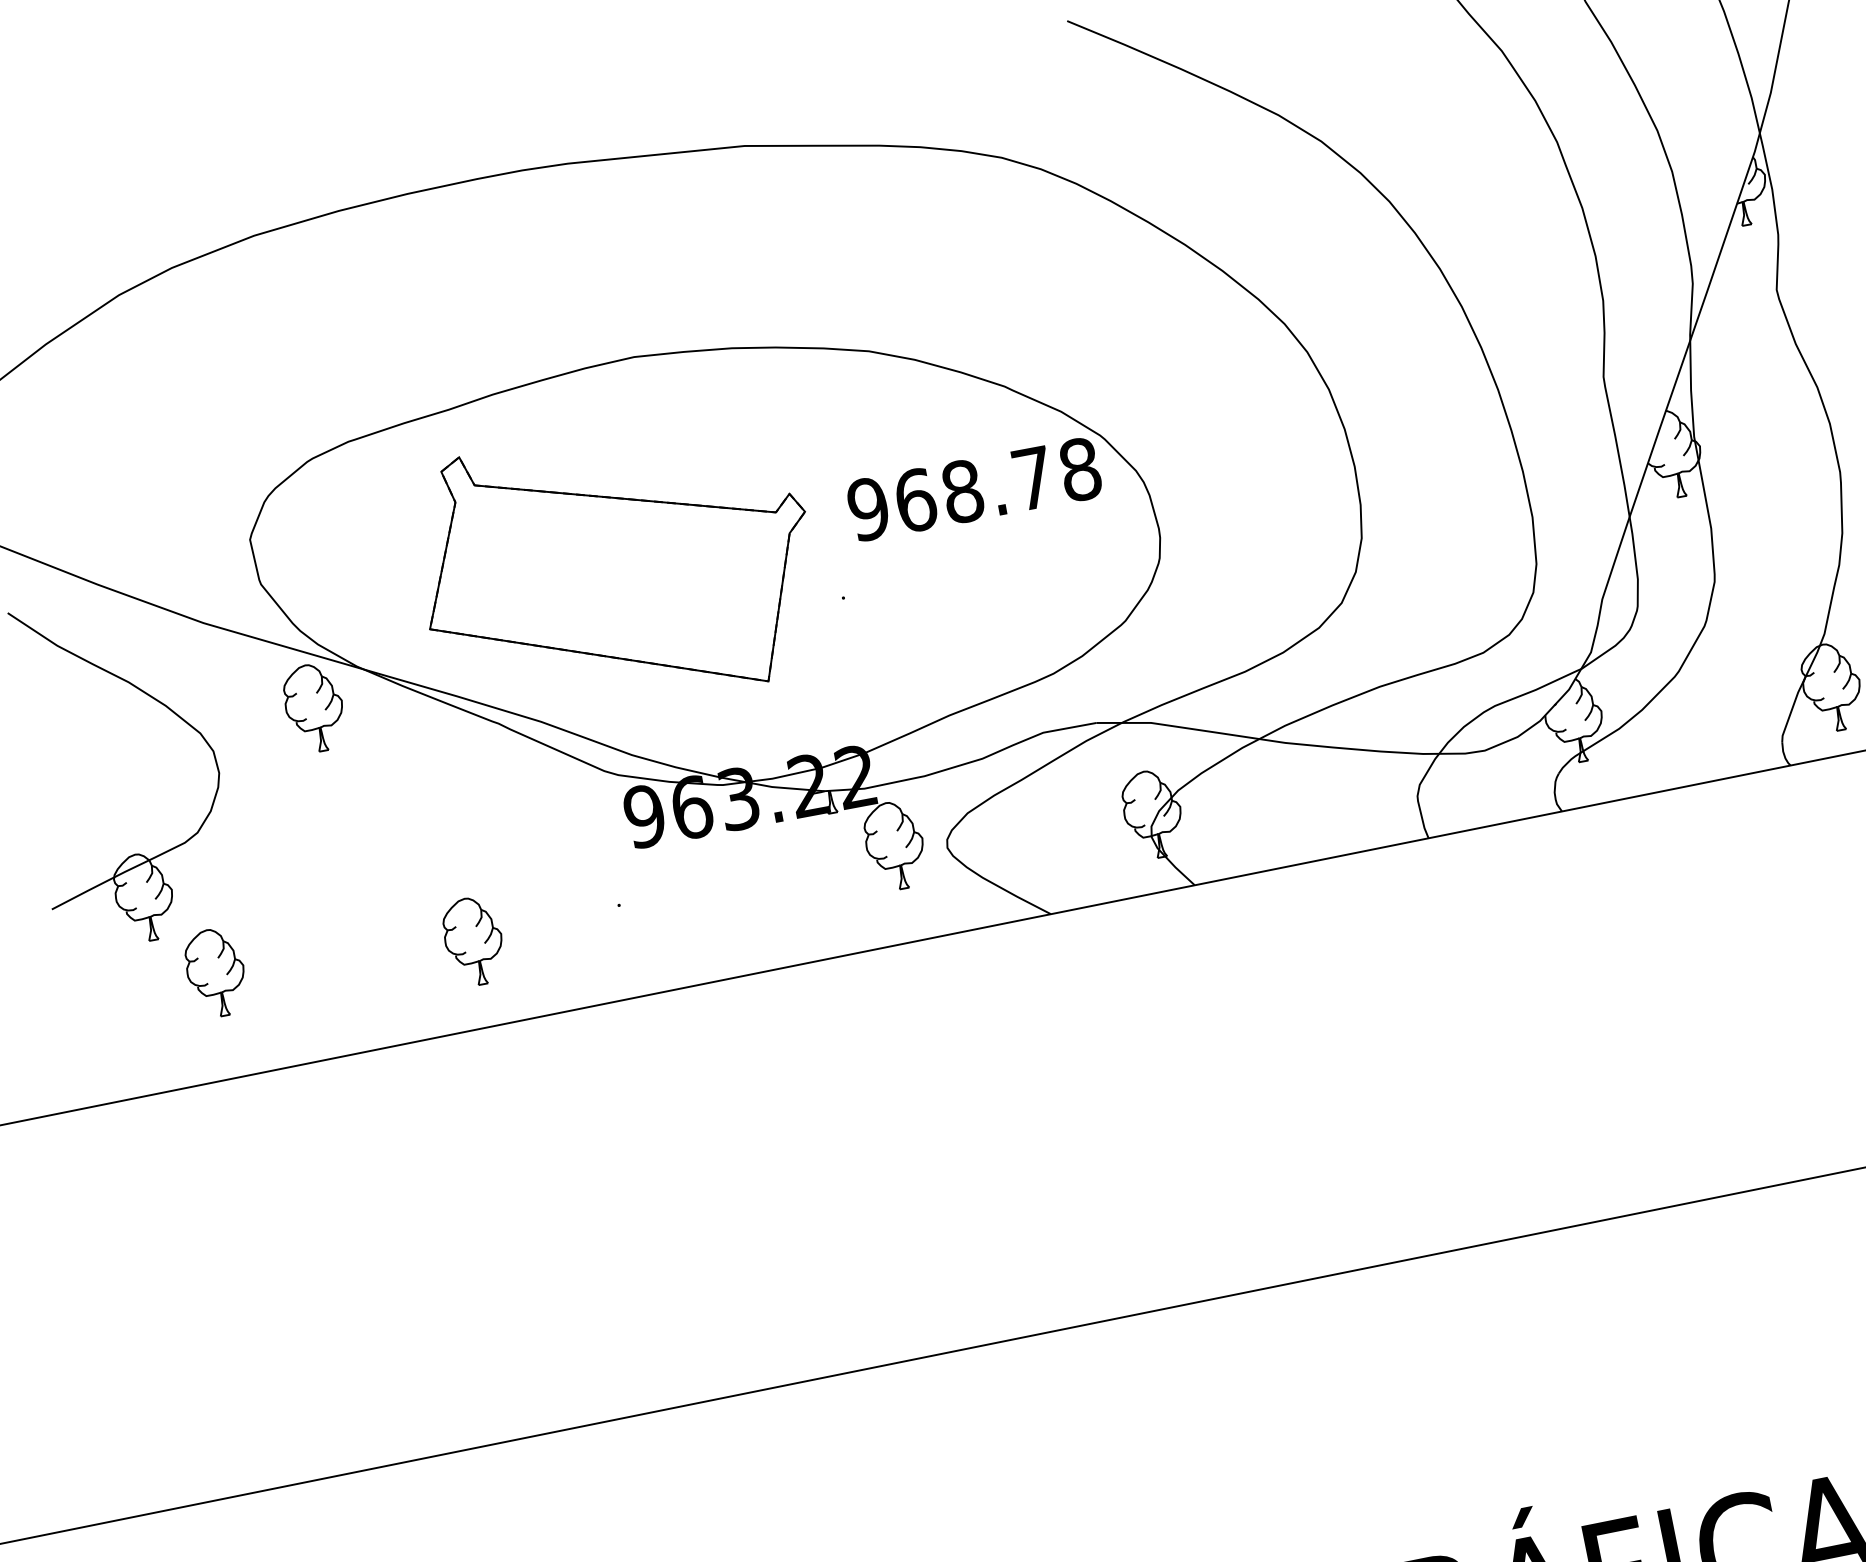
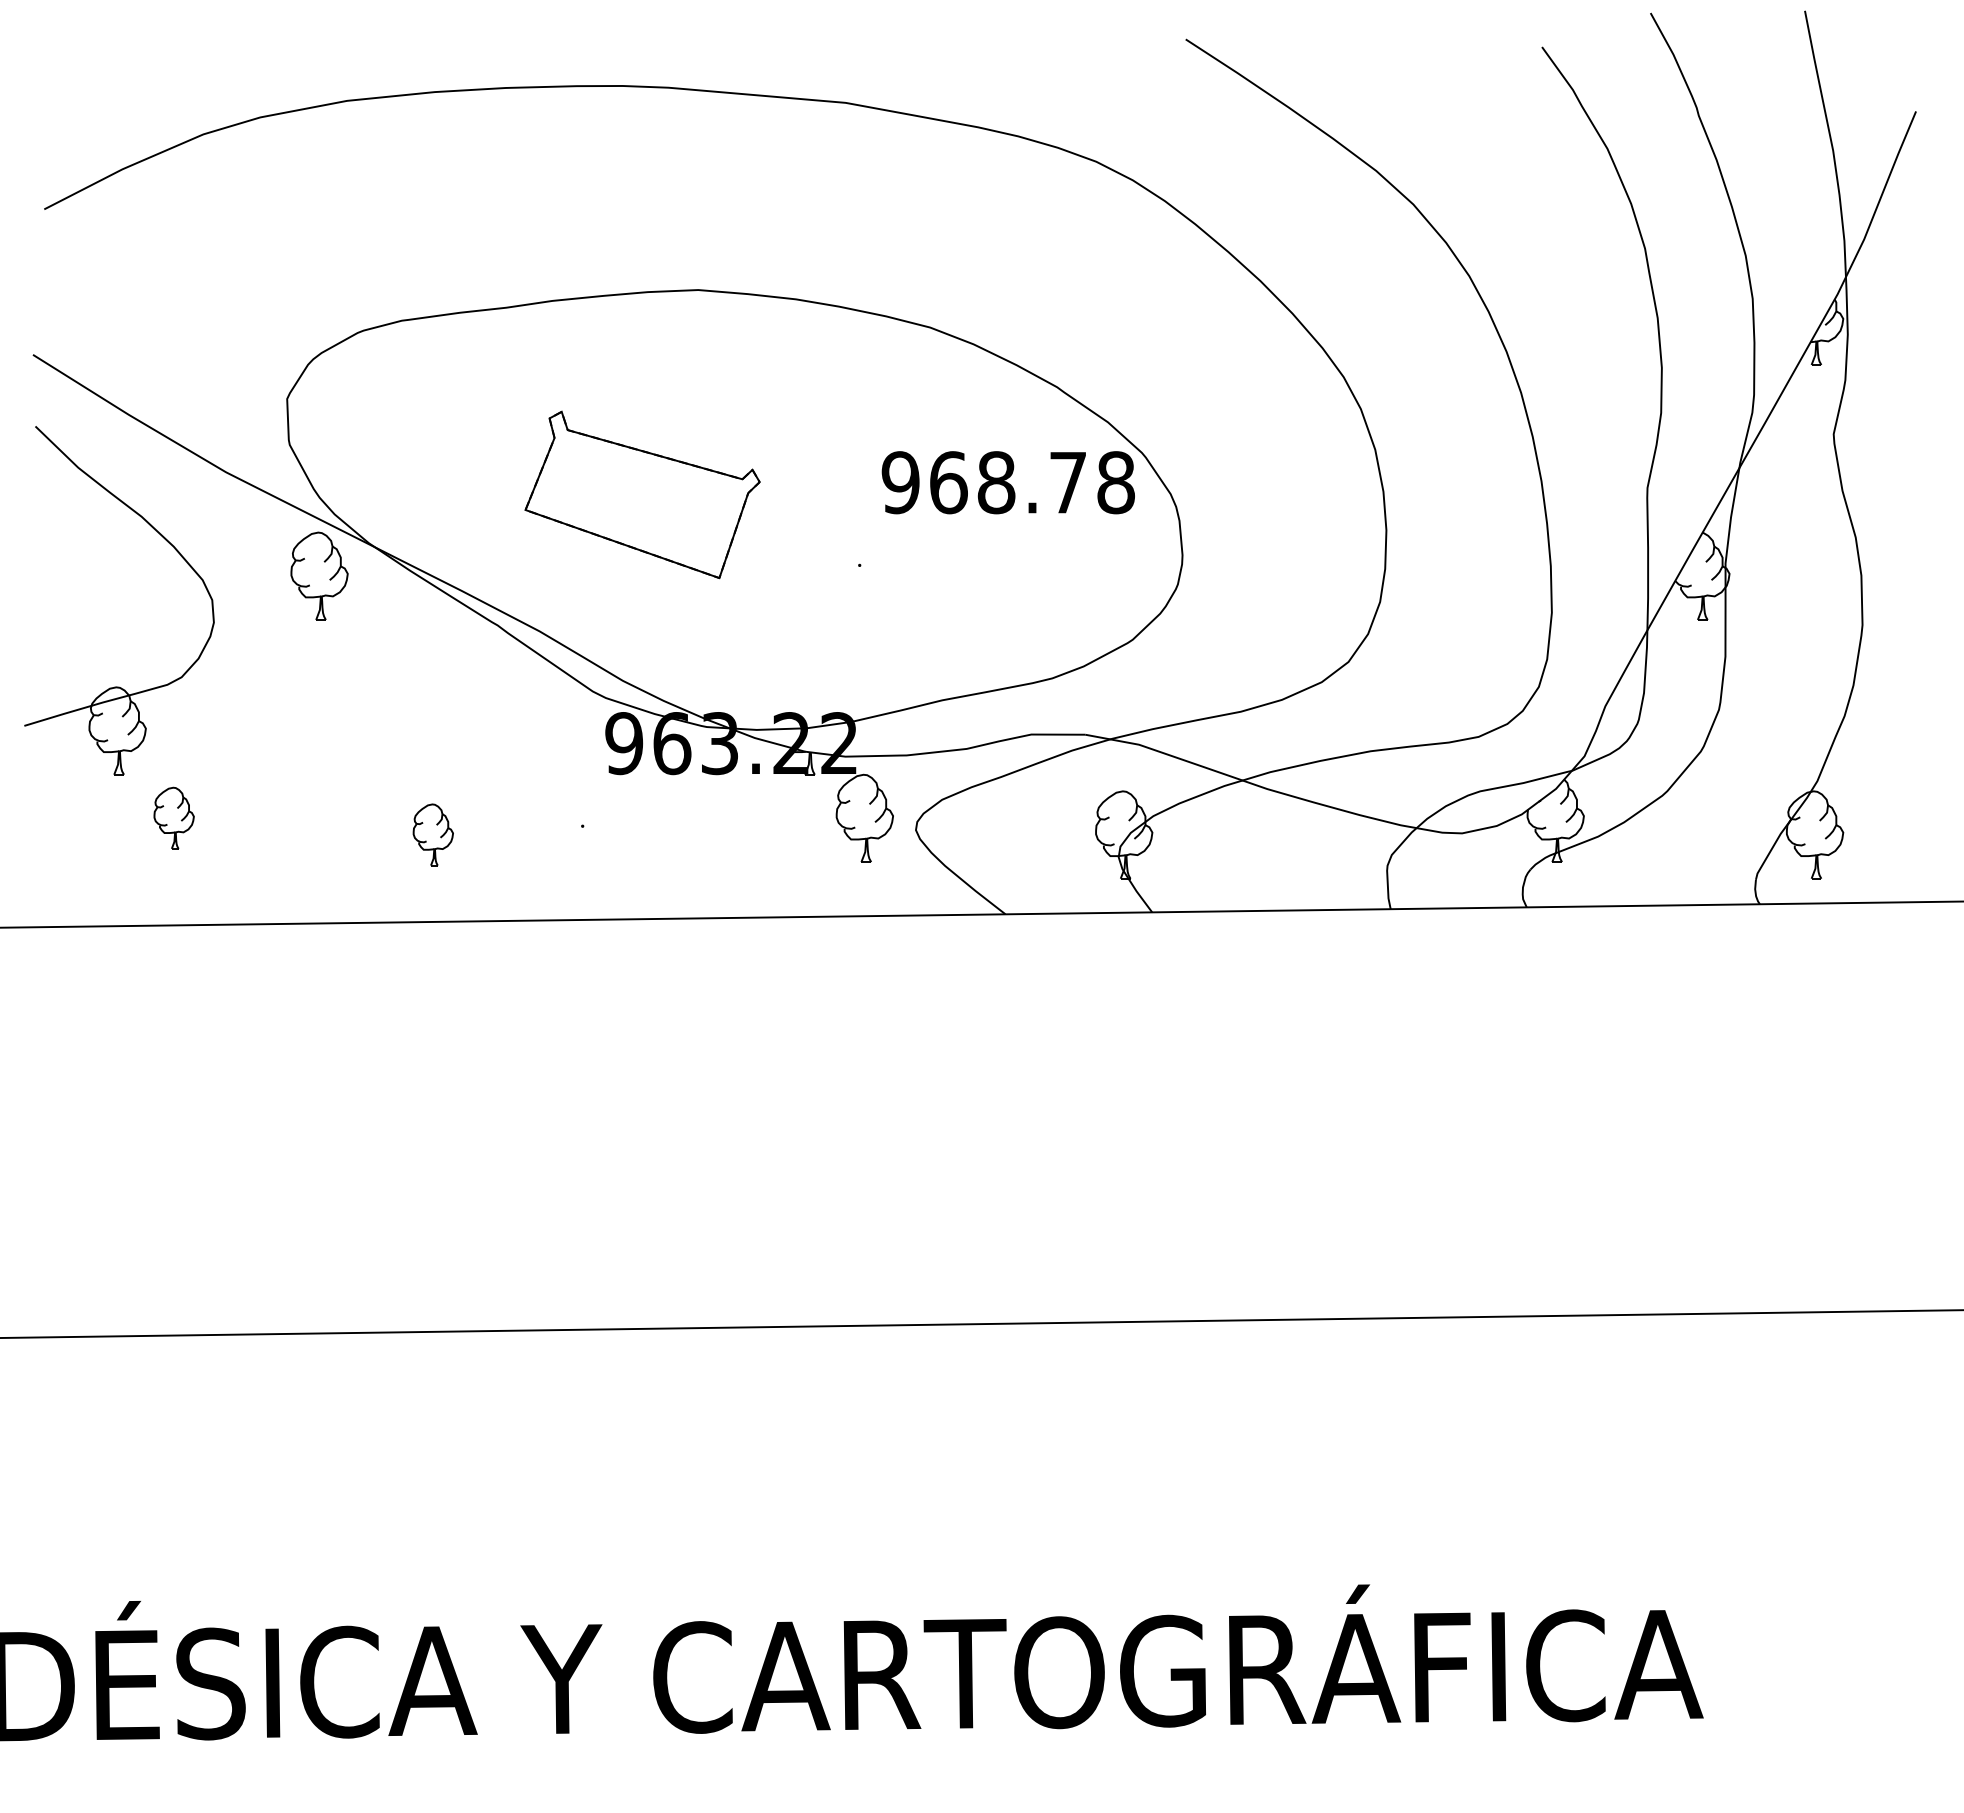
part: (616, 568) -> (642, 494), size x0.6
part: (474, 940) -> (433, 834), size x0.7
part: (216, 971) -> (174, 817), size x0.7

